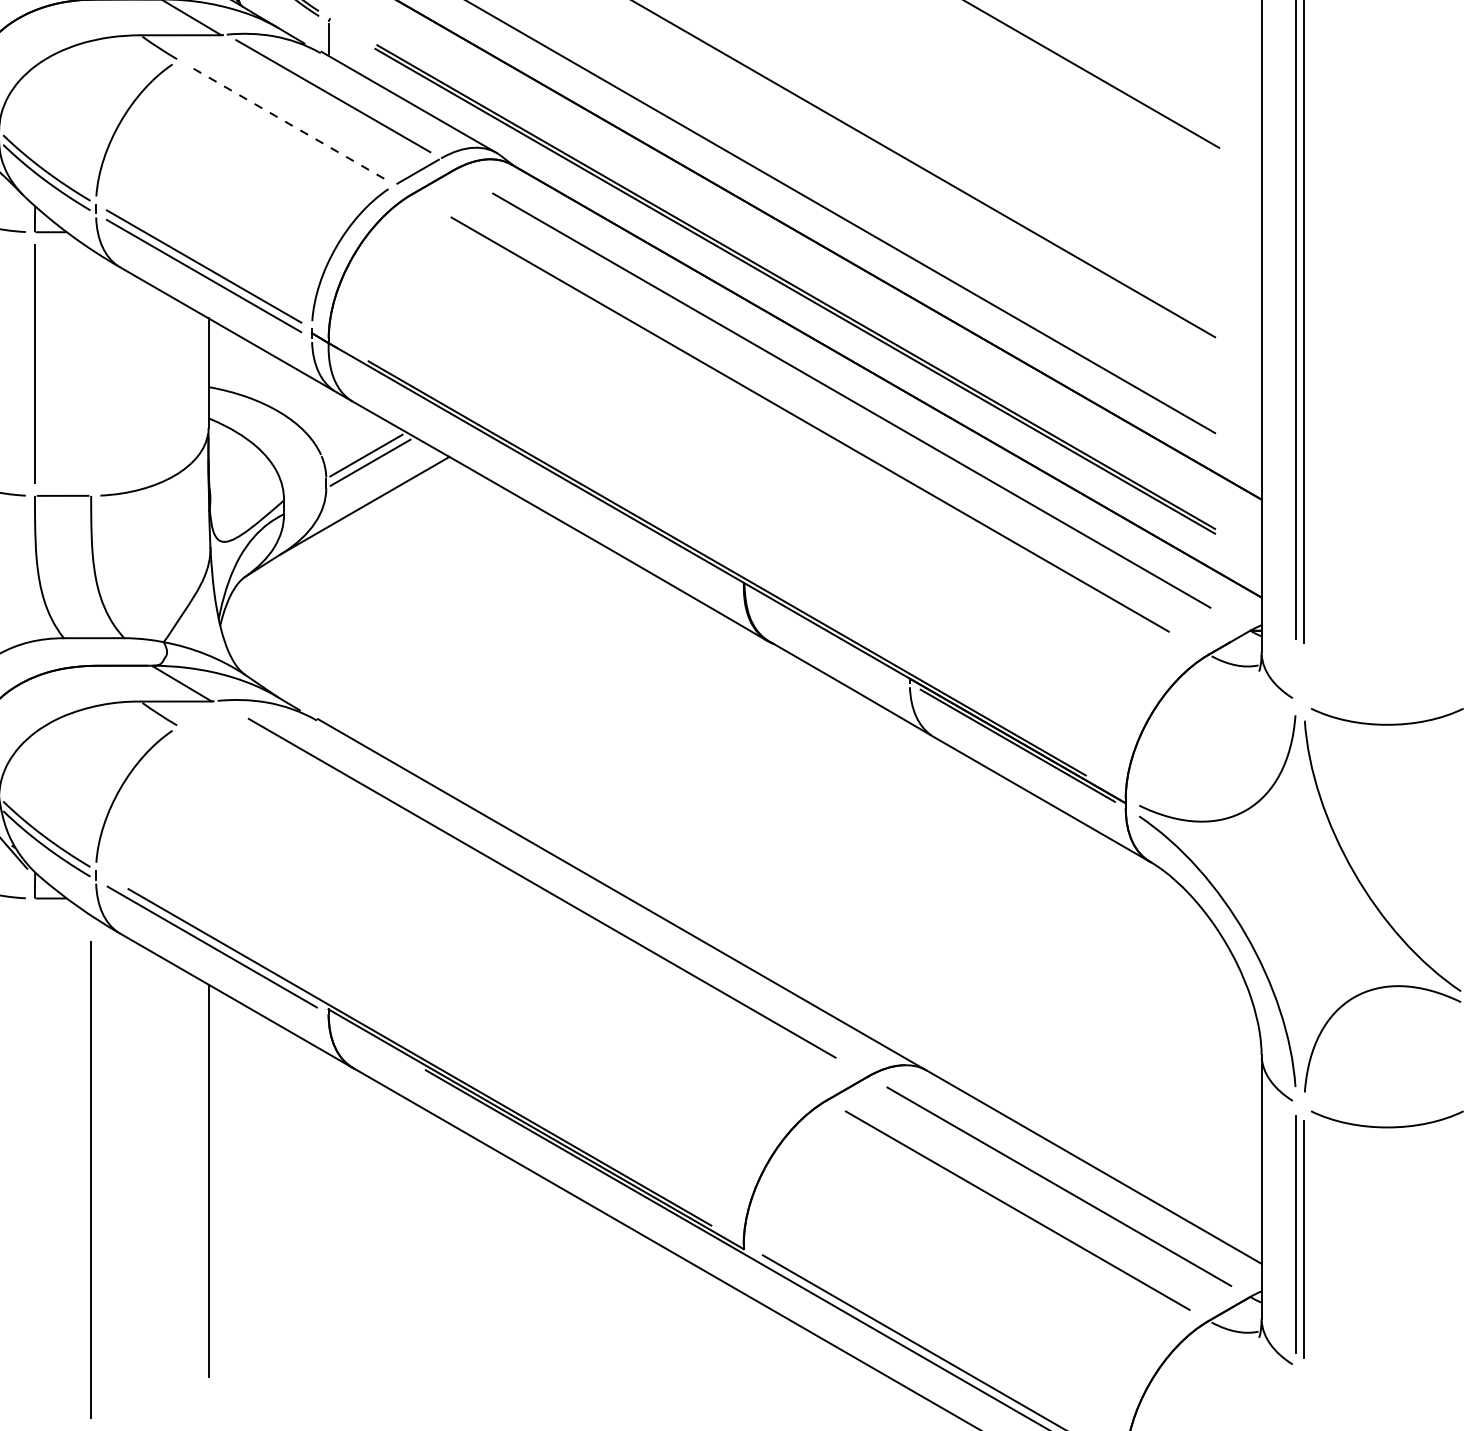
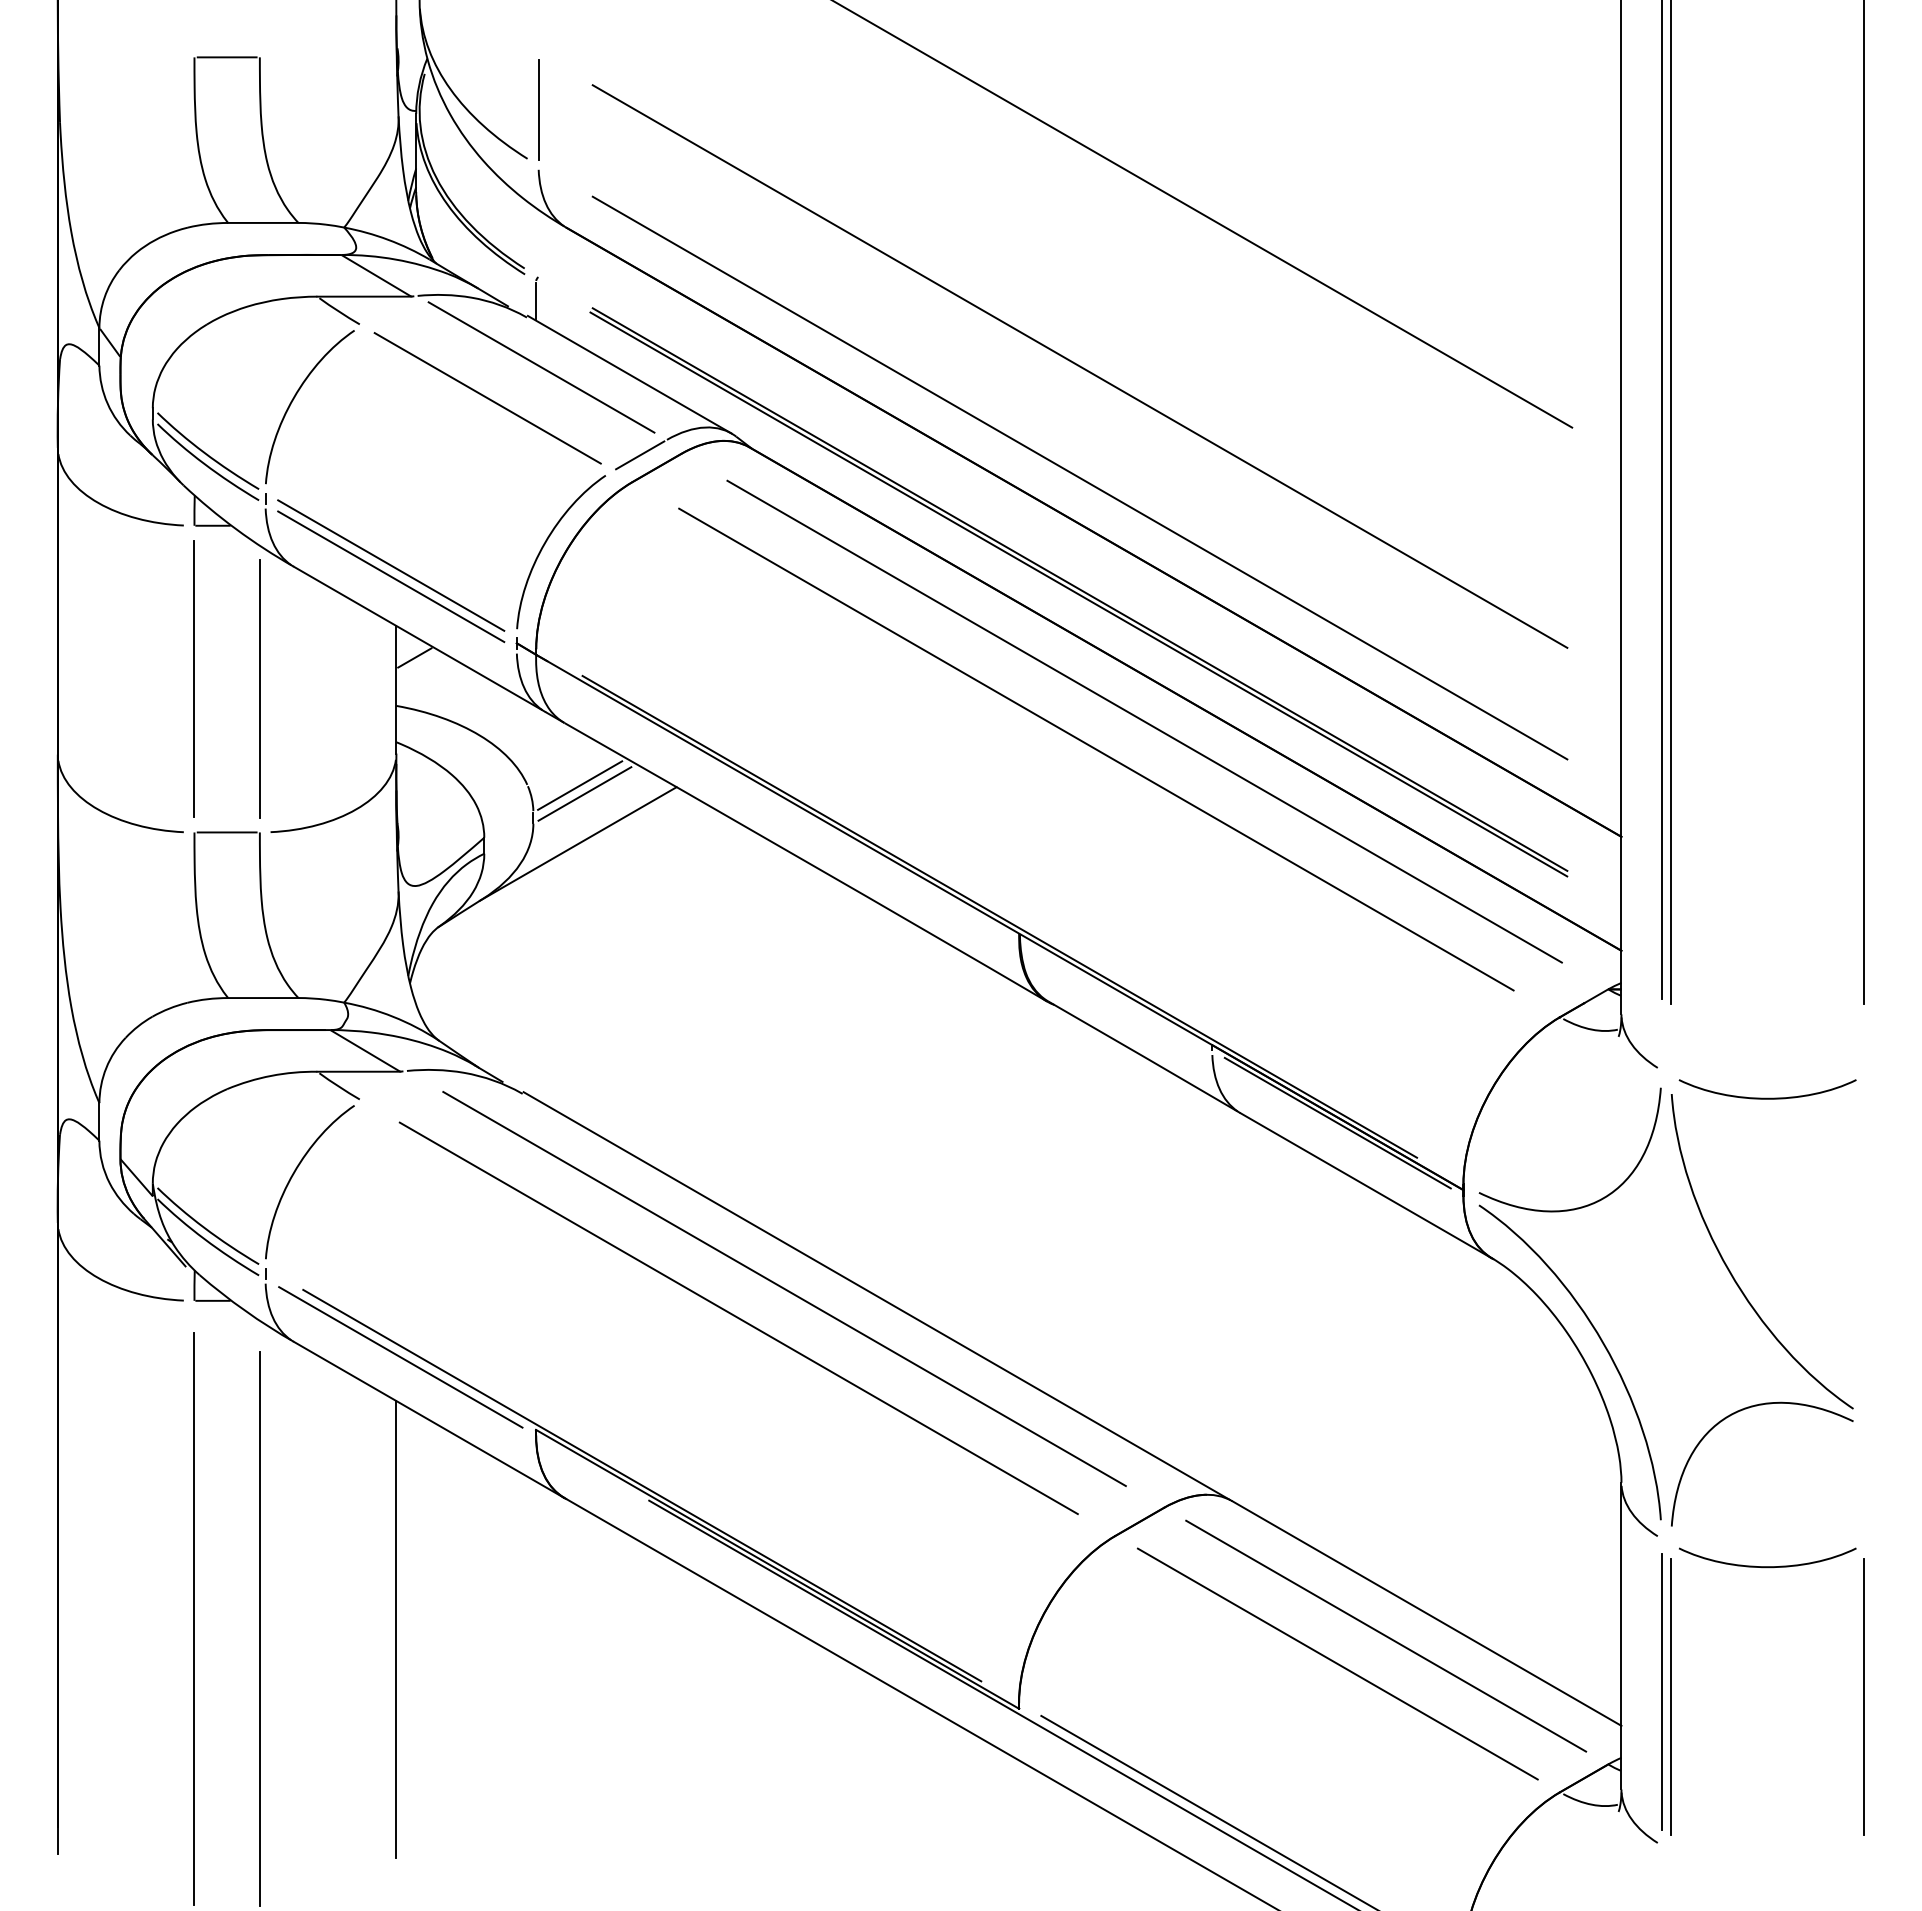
line: (286, 122) -> (487, 398), dashed -> solid
line: (224, 345) -> (414, 657), added
line: (90, 372) -> (259, 689), added
line: (502, 913) -> (738, 1318), added
line: (34, 1171) -> (194, 1618), added

